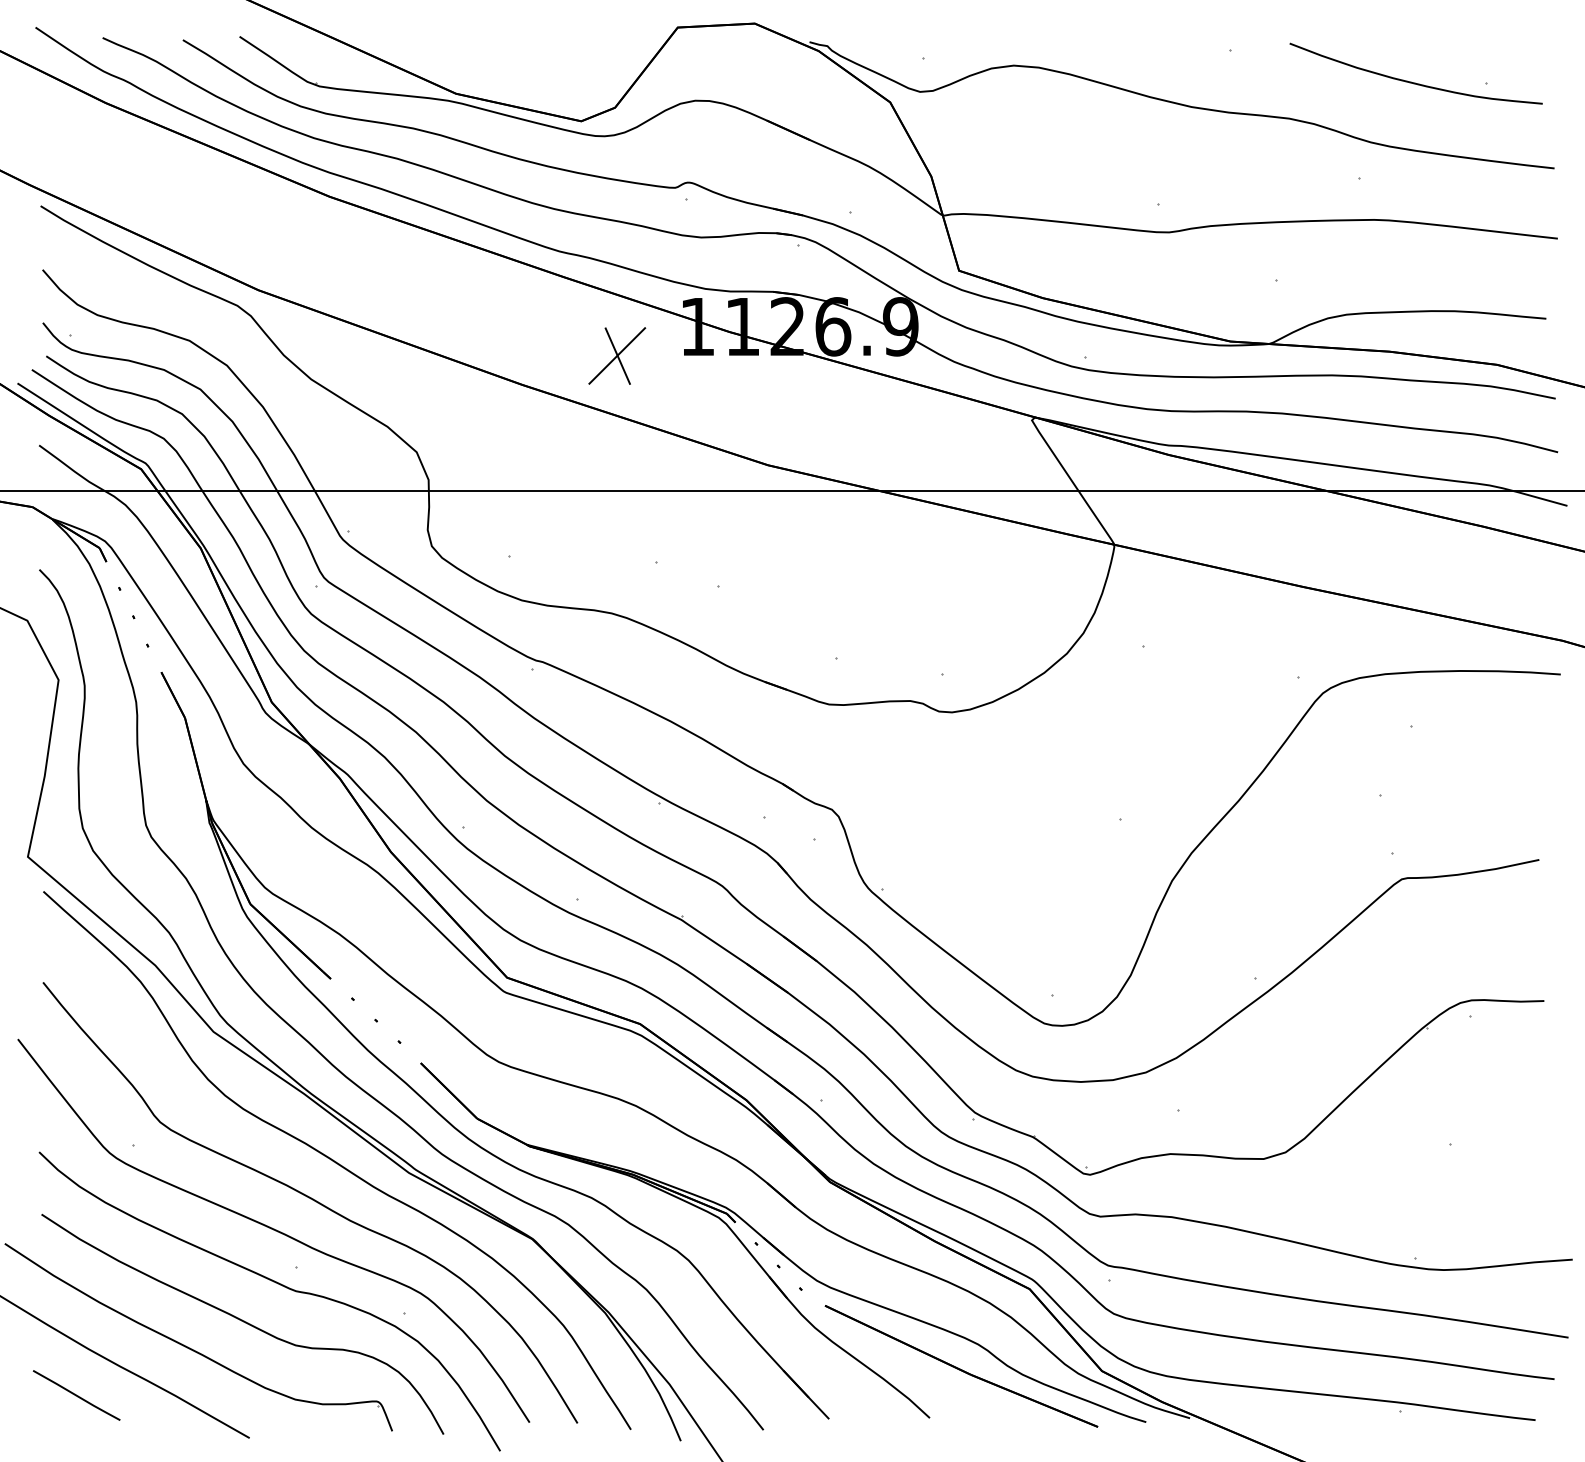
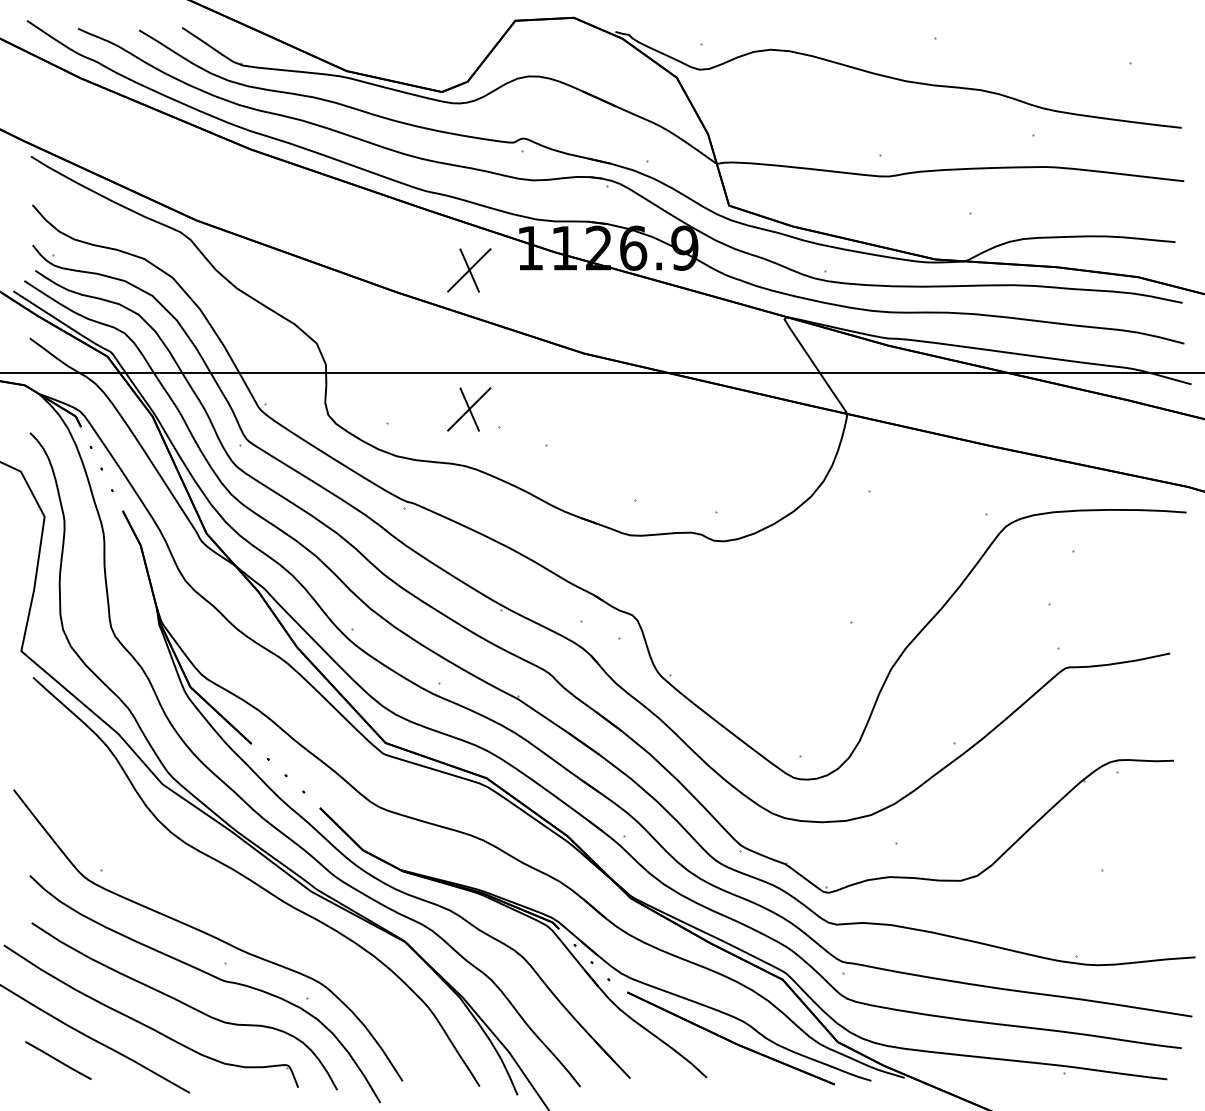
curve: (1412, 81) -> (1073, 61), removed
part: (617, 538) -> (469, 409), added
curve: (312, 1200) -> (237, 912), removed

